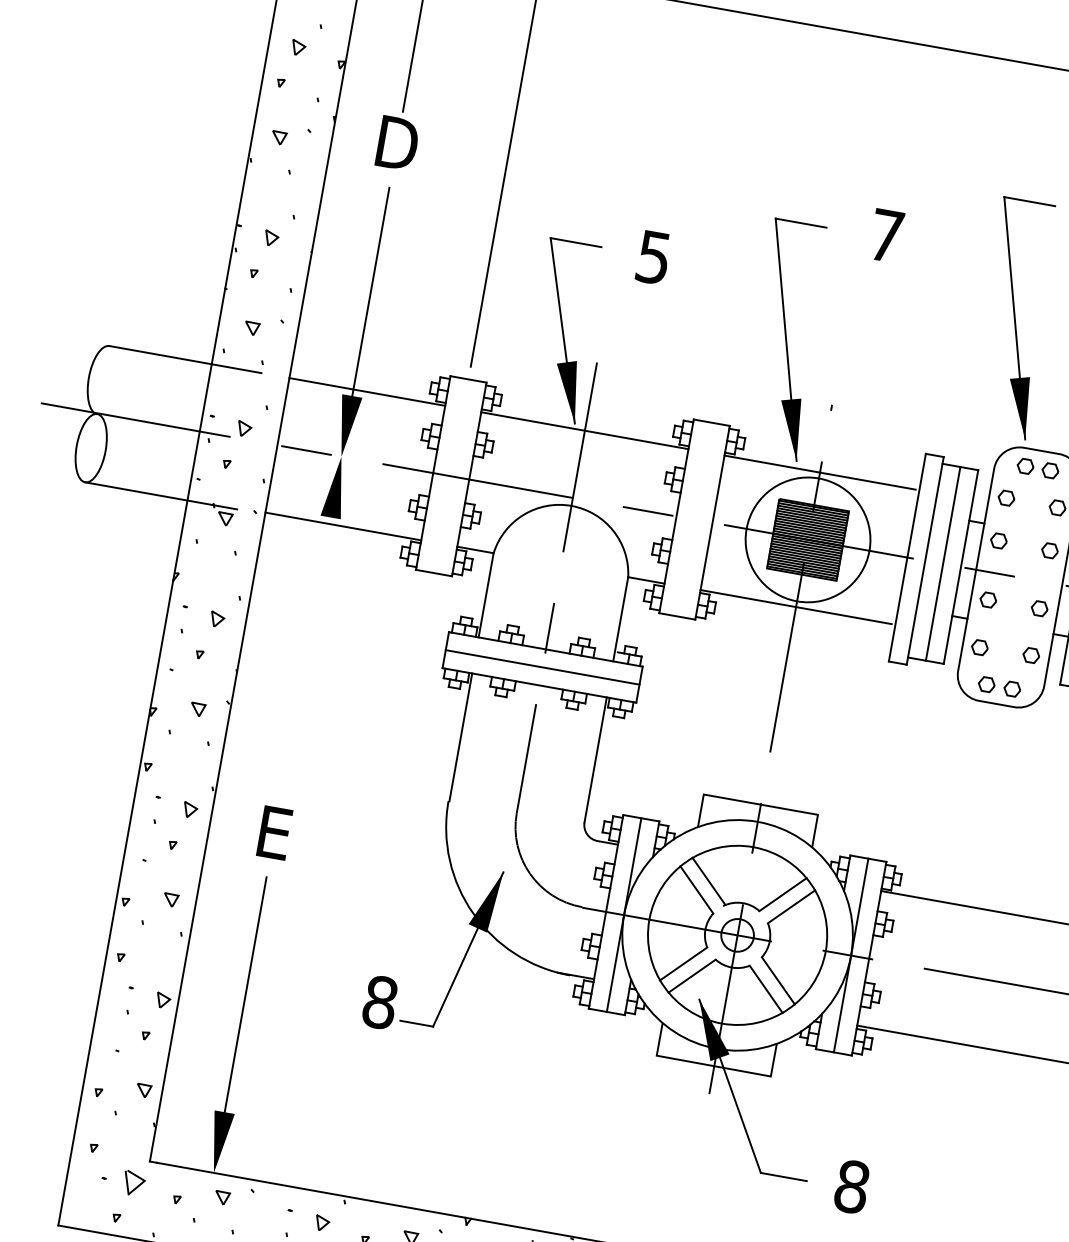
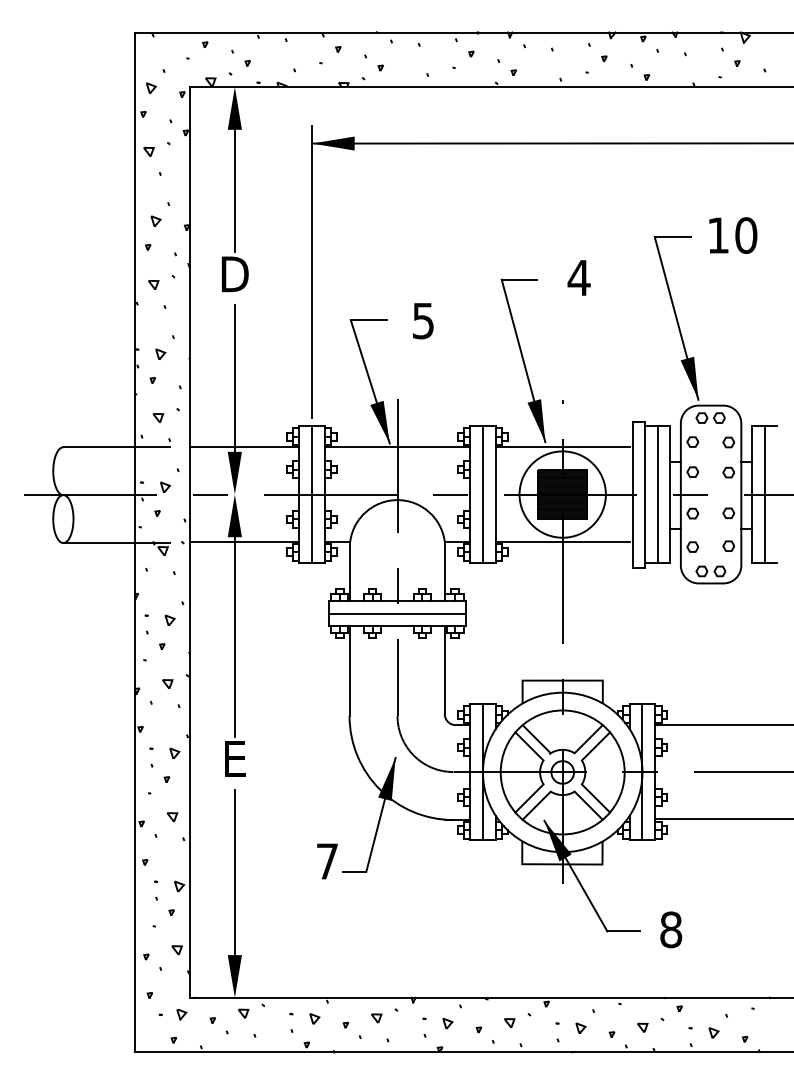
text: (885, 235) -> (578, 277), 7 -> 4
line: (451, 476) -> (312, 494), added
line: (693, 519) -> (482, 494), added
line: (304, 658) -> (234, 636), added
text: (380, 1002) -> (327, 861), 8 -> 7
part: (133, 1183) -> (181, 1014), size x0.62

